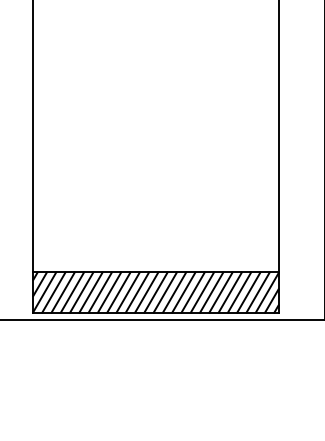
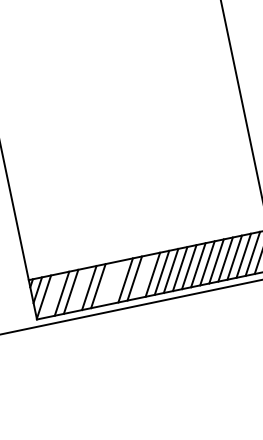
line: (53, 292) -> (52, 295), removed
line: (81, 292) -> (79, 289), removed
line: (109, 292) -> (107, 284), removed
line: (118, 292) -> (116, 282), removed
line: (146, 292) -> (143, 276), removed

